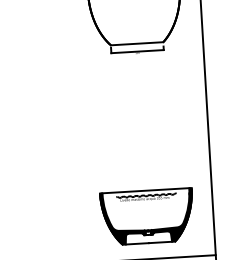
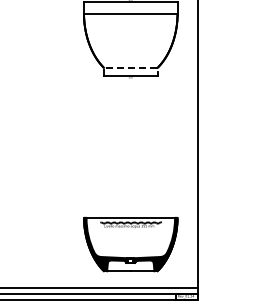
line: (136, 43) -> (130, 67), solid -> dashed

